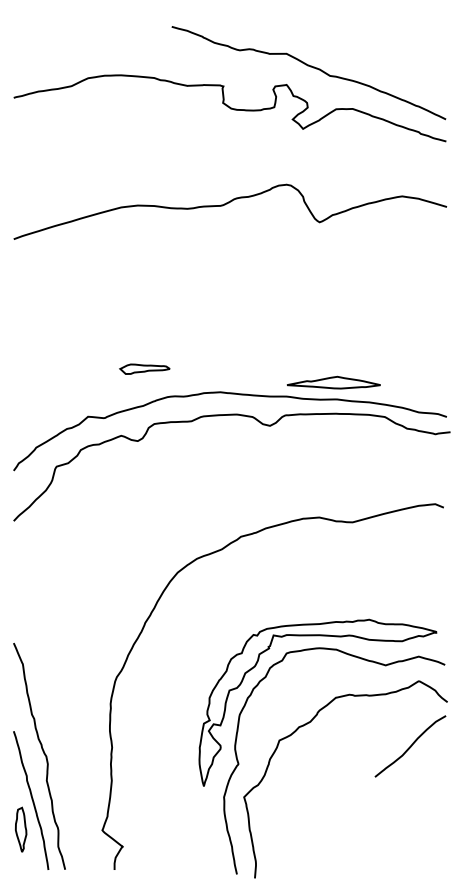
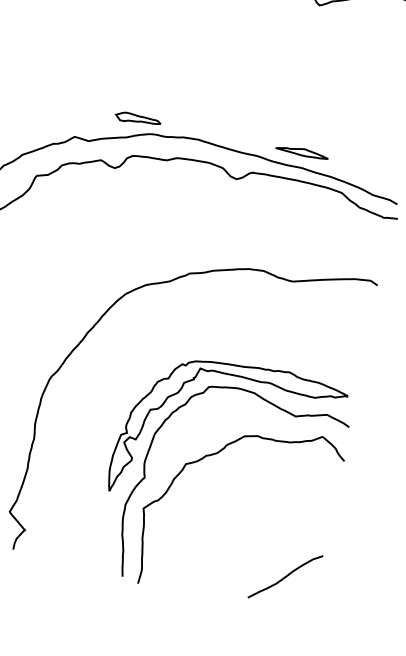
part: (144, 368) -> (137, 118), moved
part: (333, 381) -> (302, 151), size x0.62
curve: (410, 746) -> (285, 576), moved

